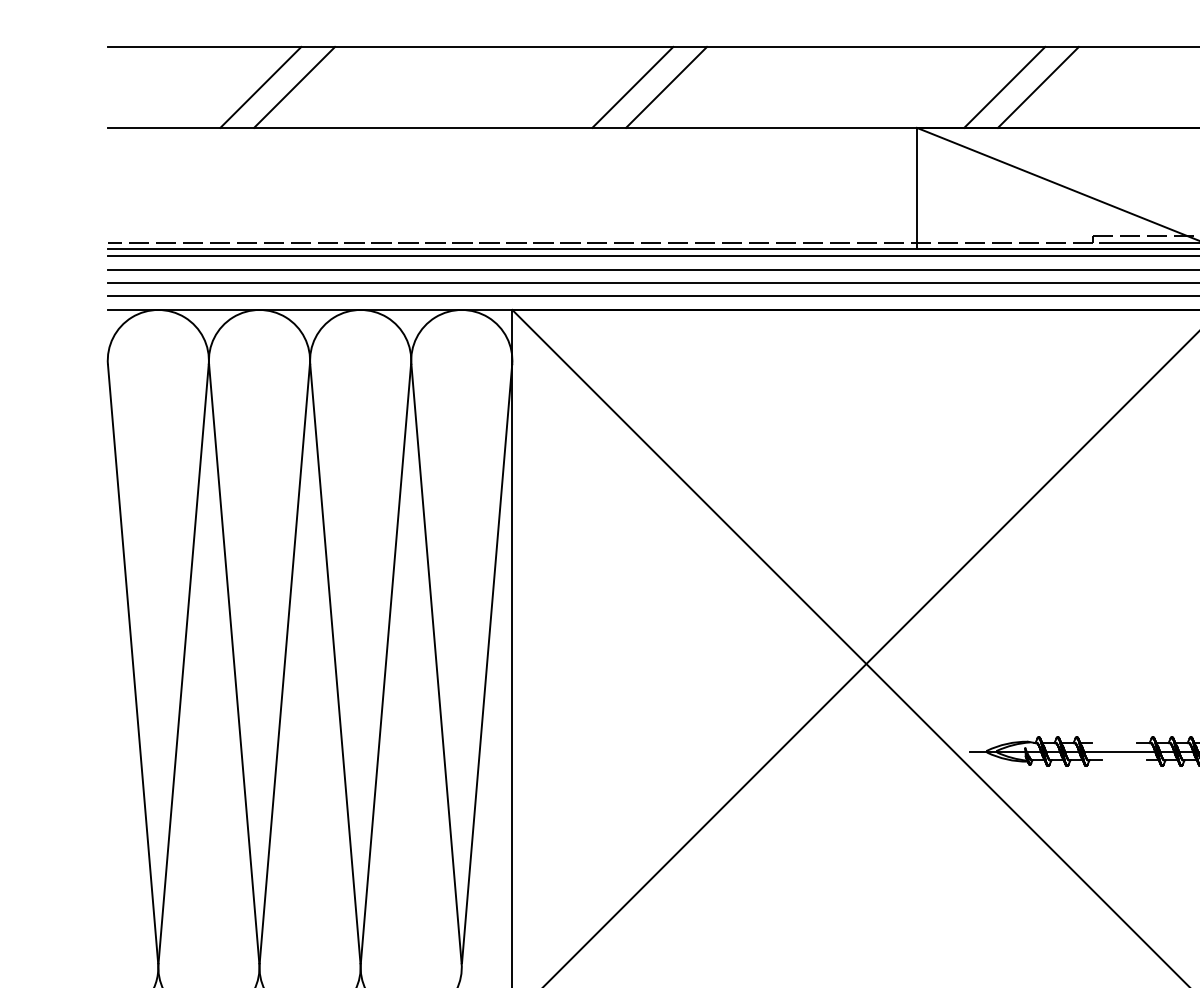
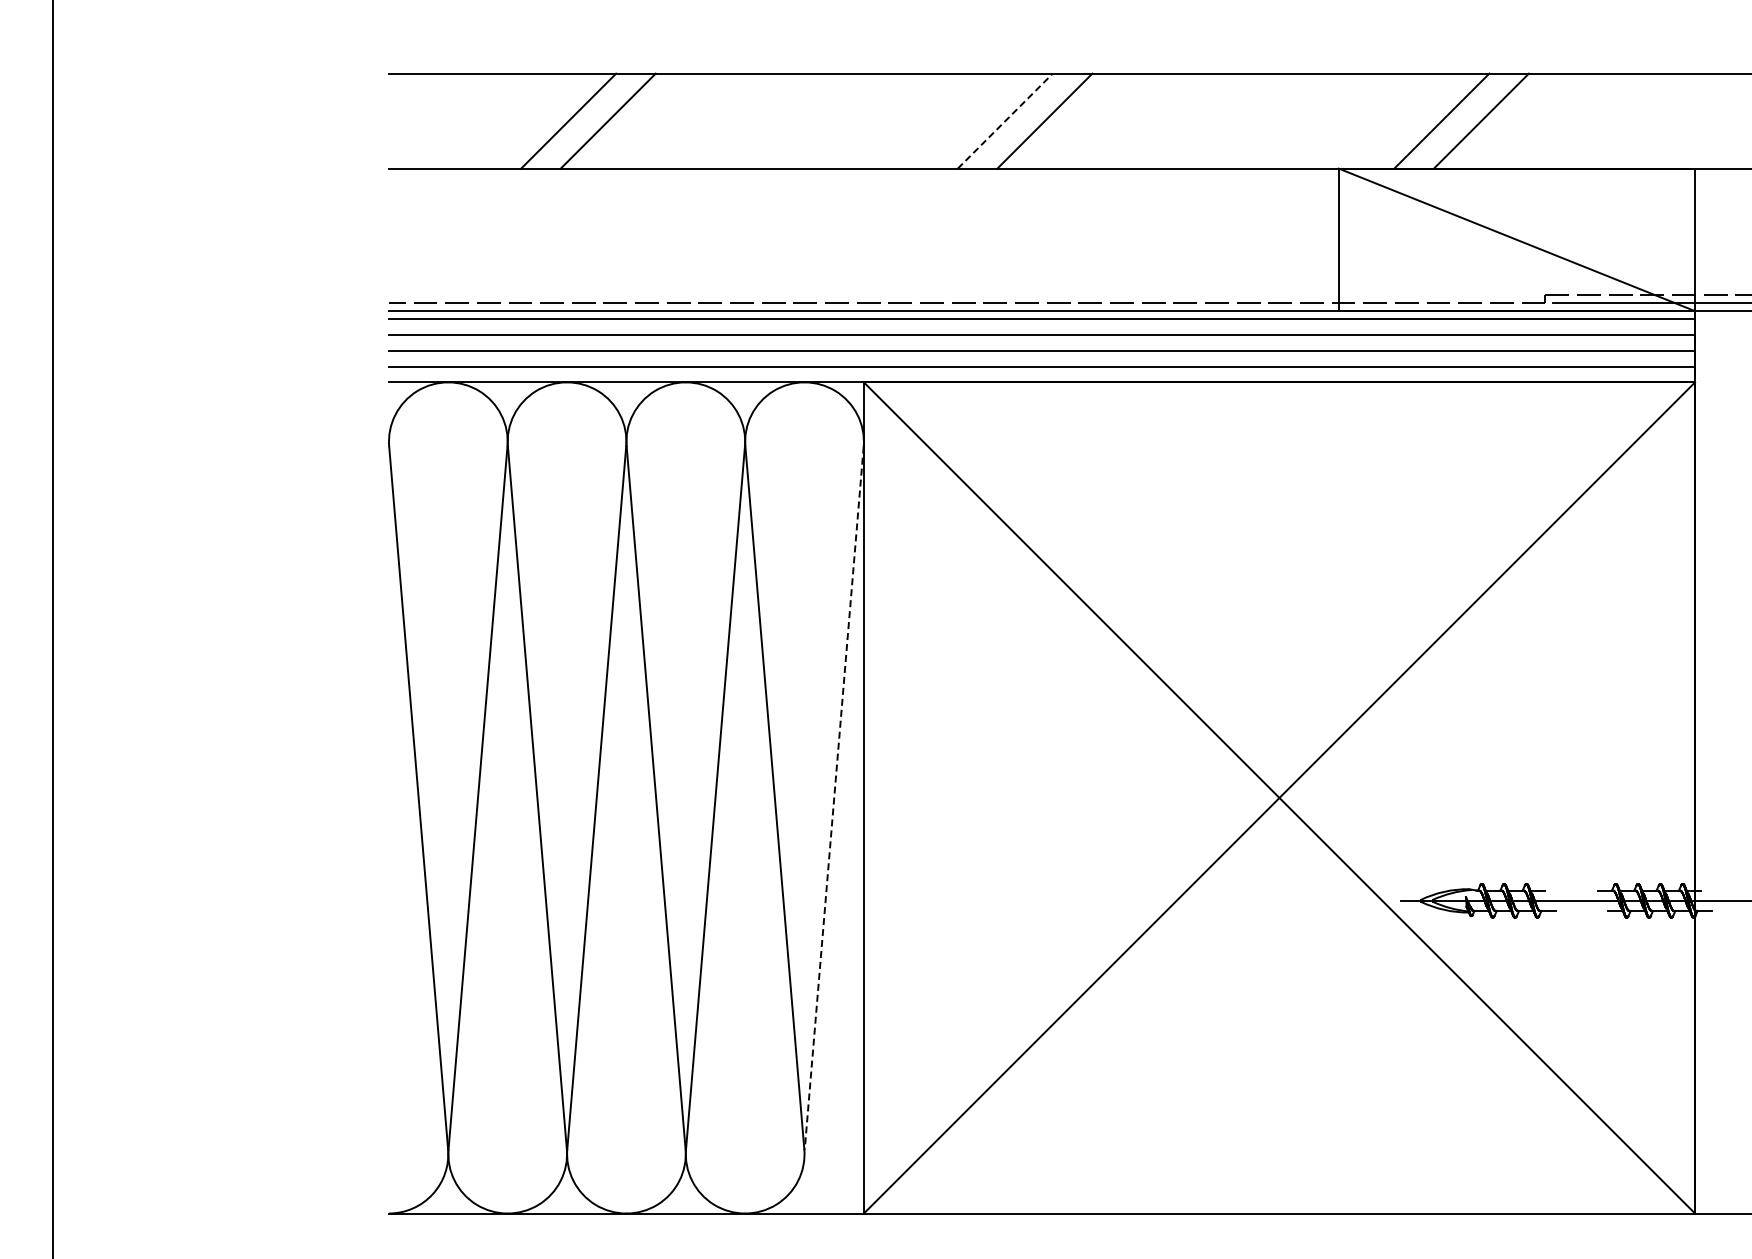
line: (633, 86) -> (1005, 120), solid -> dashed
line: (487, 664) -> (834, 798), solid -> dashed

